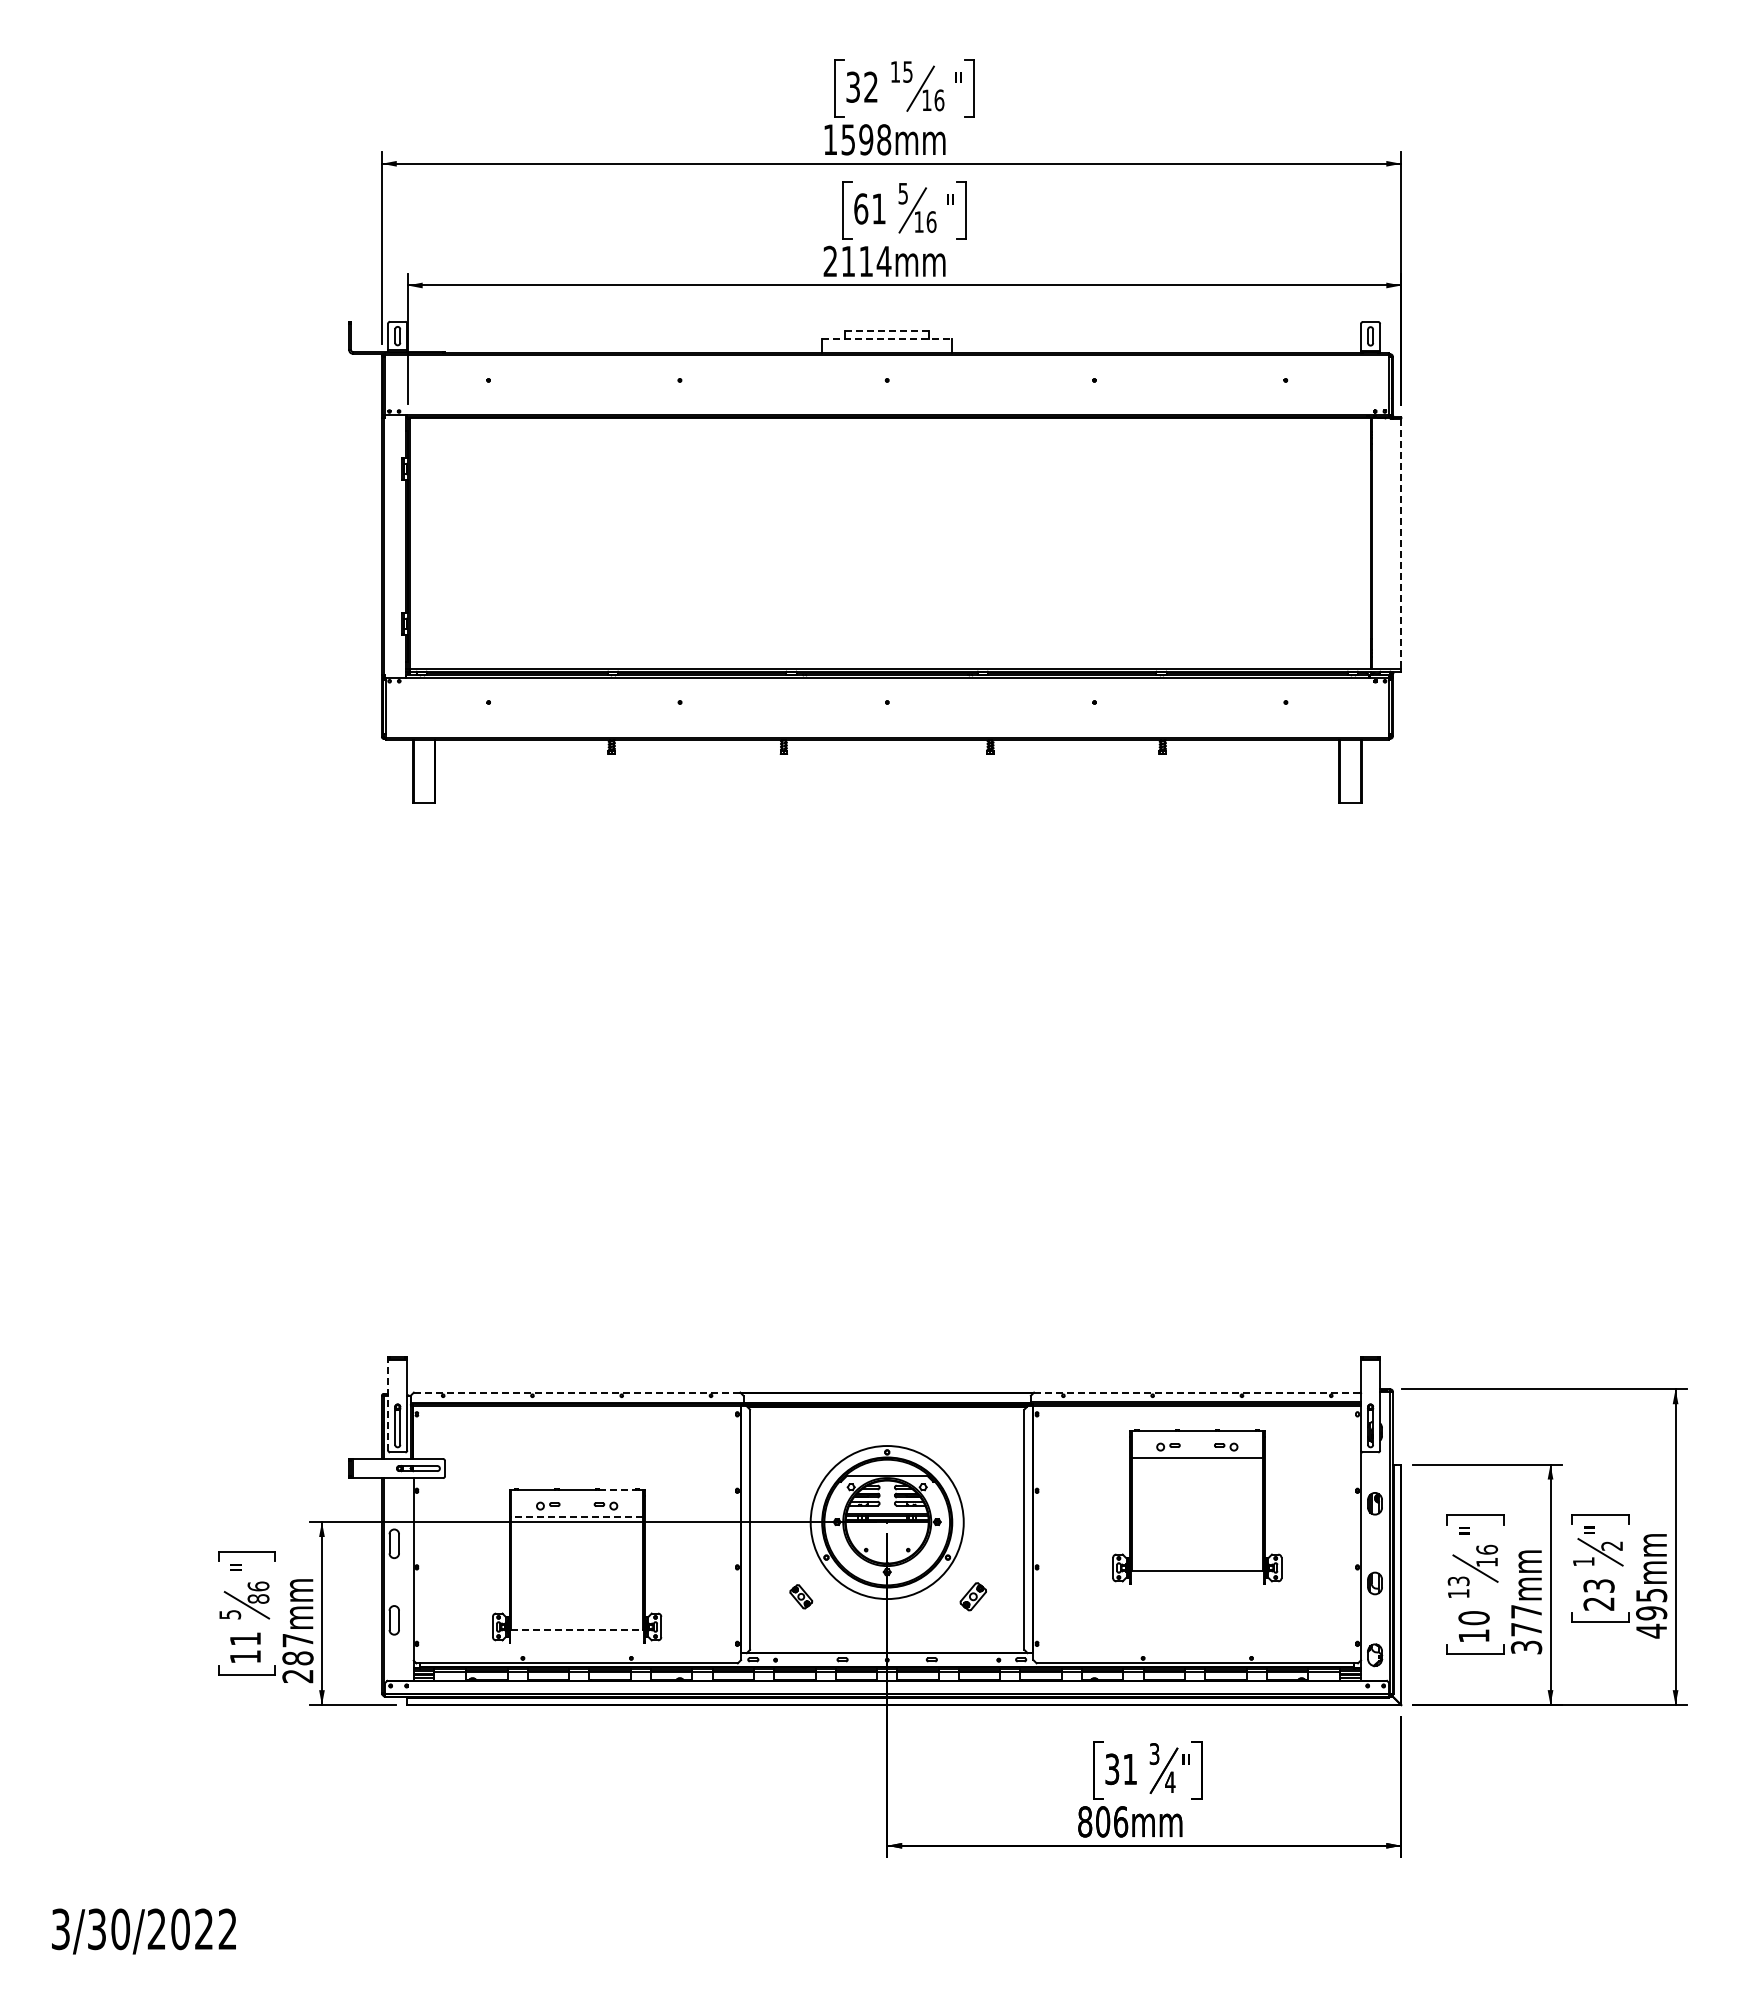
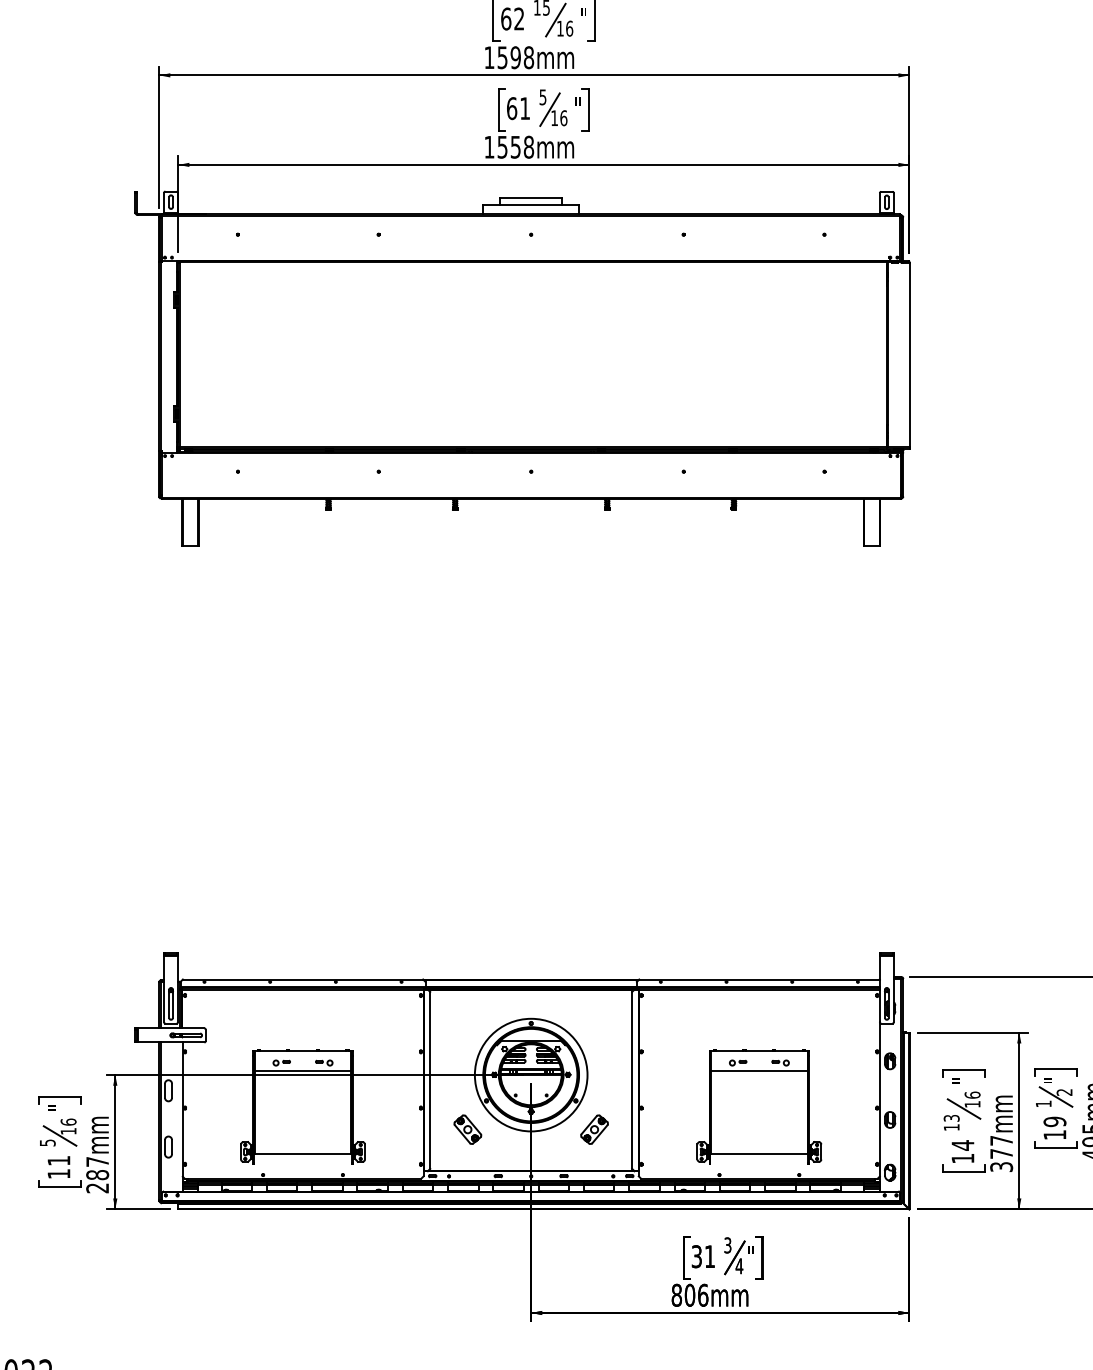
text: (853, 86) -> (506, 18), 32 -> 62
text: (857, 261) -> (509, 147), 2114mm -> 1558mm
line: (887, 330) -> (531, 198), dashed -> solid
line: (887, 339) -> (531, 204), dashed -> solid
line: (1401, 544) -> (909, 355), dashed -> solid
line: (577, 1392) -> (303, 979), dashed -> solid
line: (1197, 1392) -> (759, 979), dashed -> solid
line: (388, 1404) -> (164, 988), dashed -> solid
line: (617, 1489) -> (332, 1050), dashed -> solid
part: (1197, 1506) -> (759, 1106), moved
line: (577, 1517) -> (303, 1071), dashed -> solid
text: (1598, 1594) -> (1054, 1128), 23 -> 19
part: (801, 1596) -> (468, 1129), size x1.67
part: (973, 1596) -> (594, 1129), size x1.43
text: (258, 1598) -> (68, 1131), 86 -> 16
text: (1473, 1617) -> (962, 1145), 10 -> 14
line: (577, 1630) -> (303, 1154), dashed -> solid

